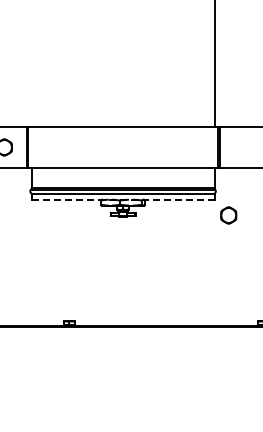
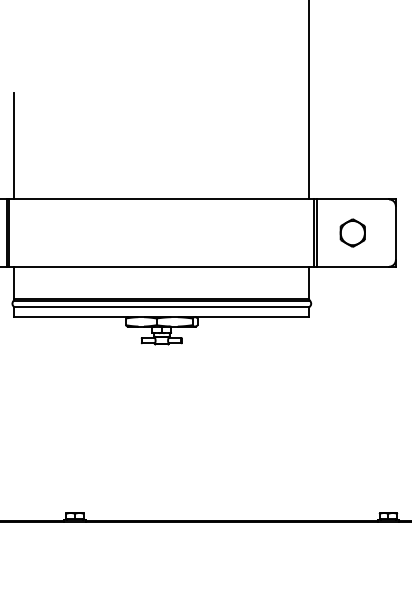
line: (31, 93) -> (14, 146), added
line: (123, 199) -> (162, 316), dashed -> solid
part: (228, 215) -> (352, 233), moved

